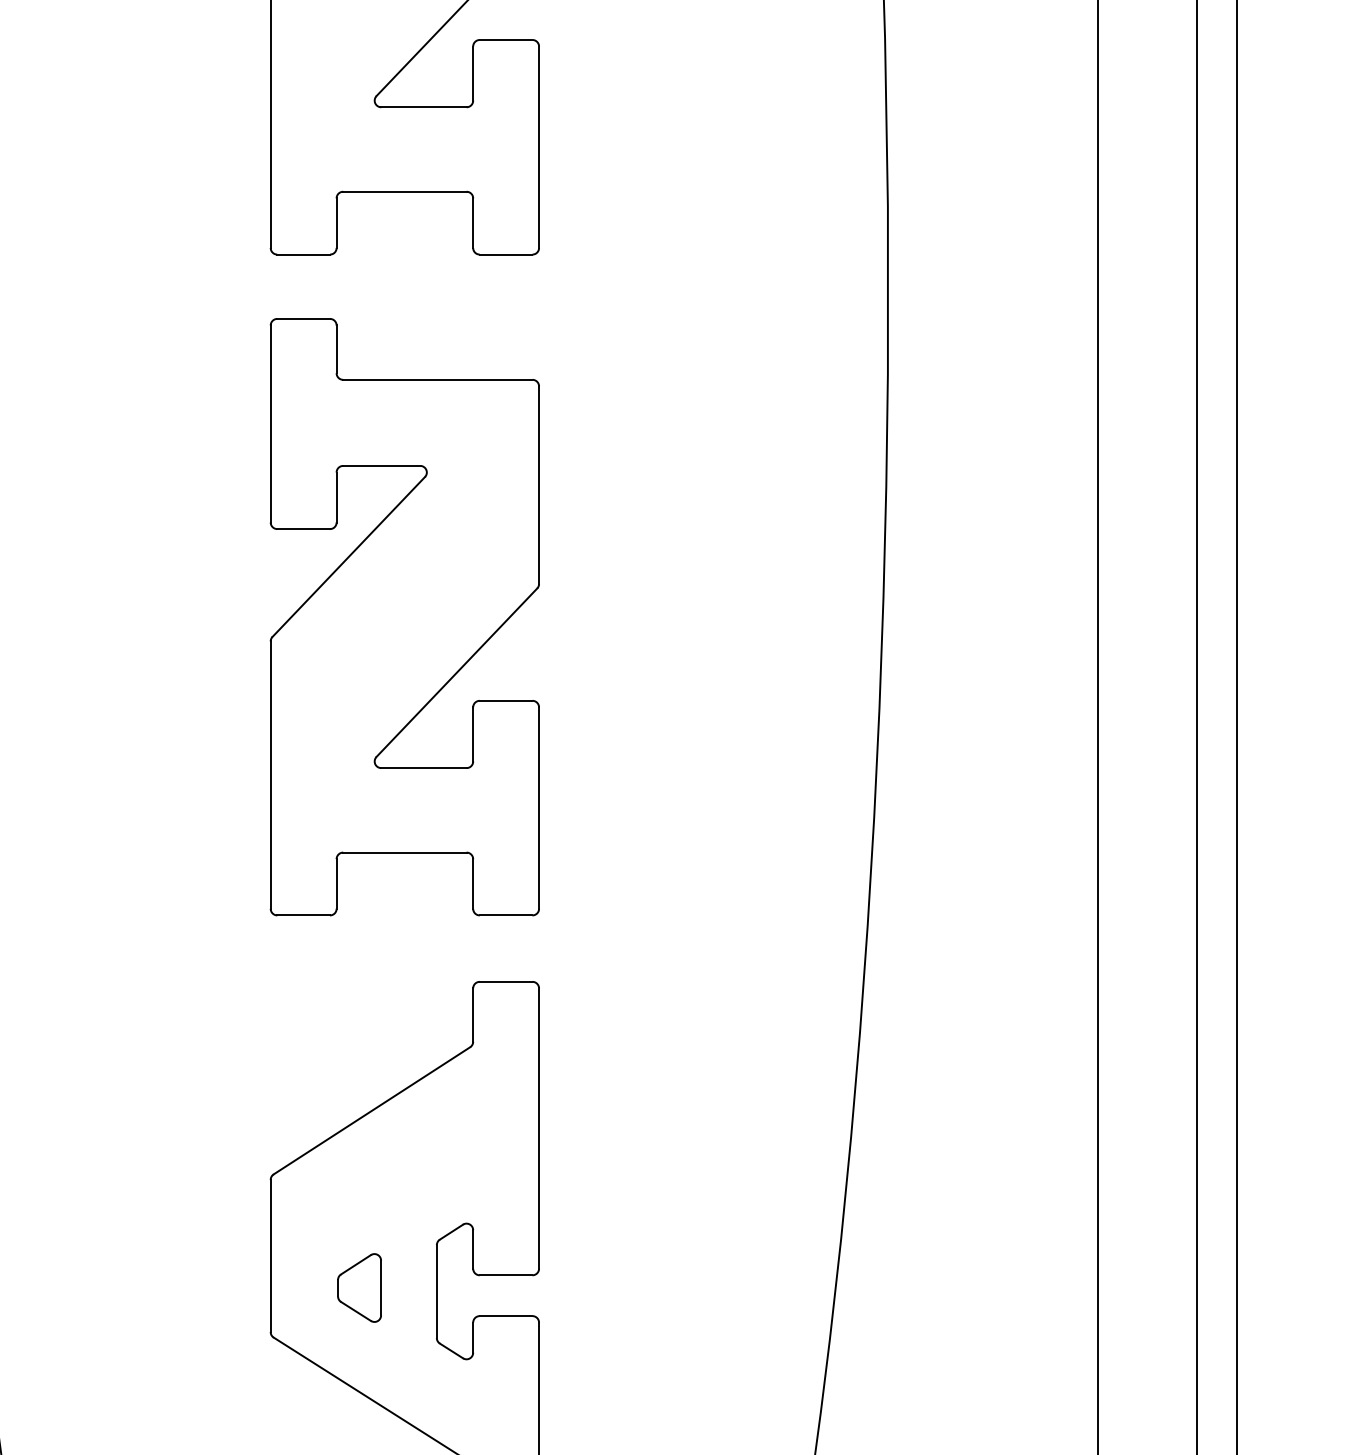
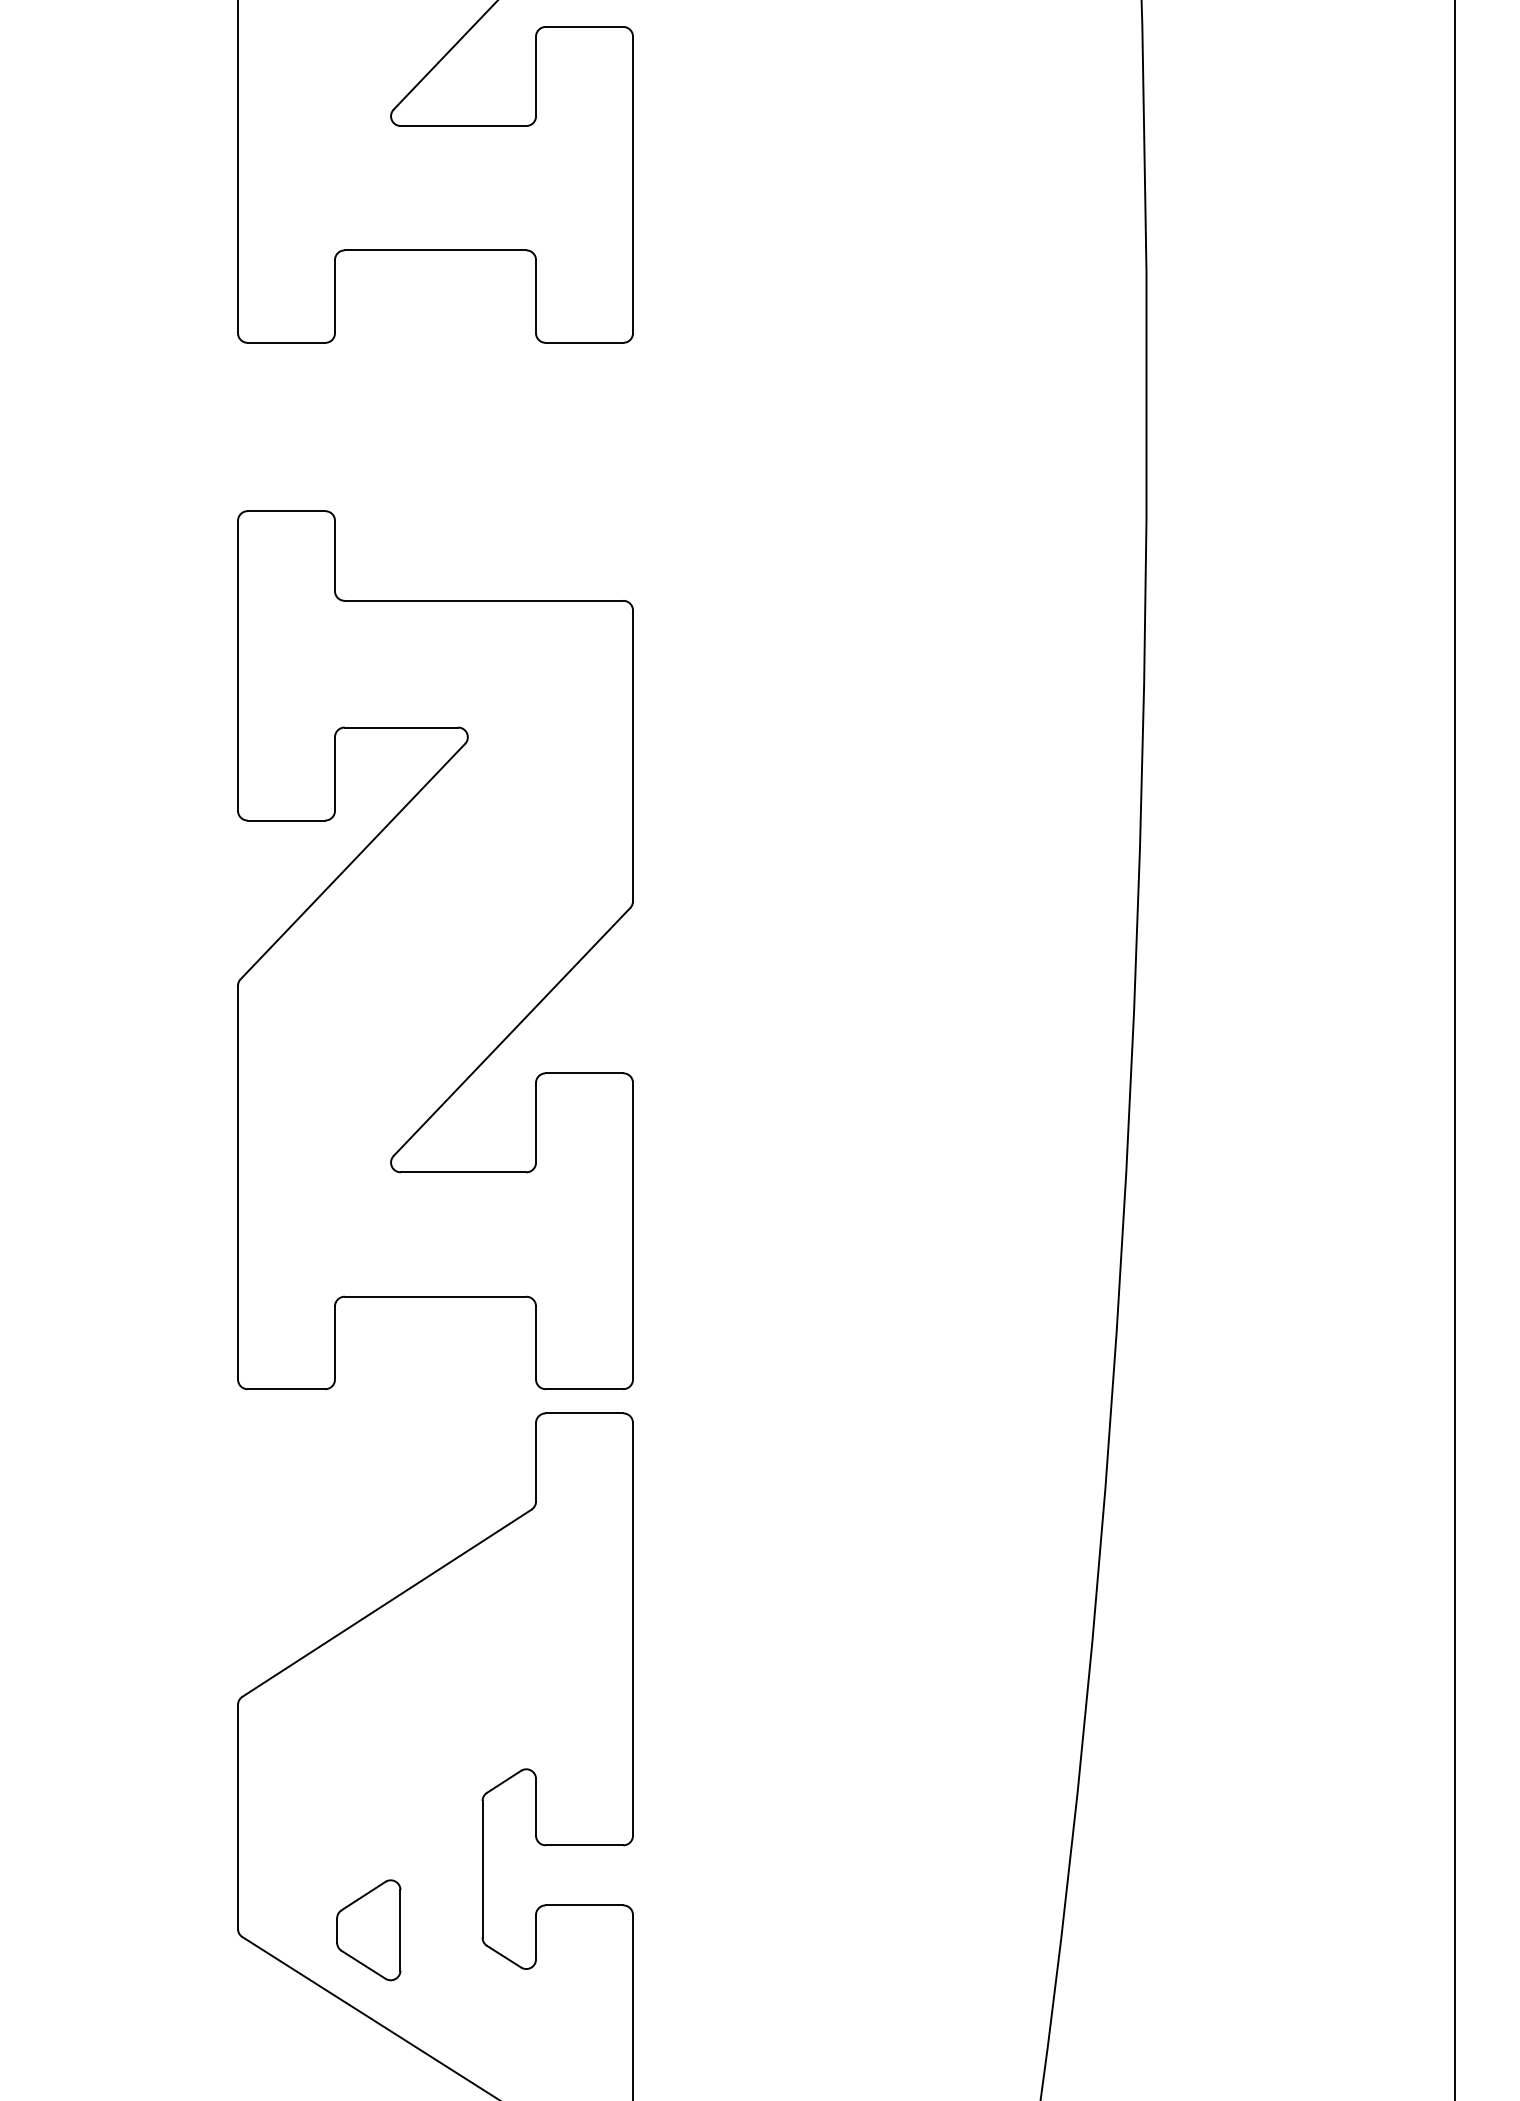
part: (404, 617) -> (434, 950), moved
part: (359, 1287) -> (368, 1929), moved

